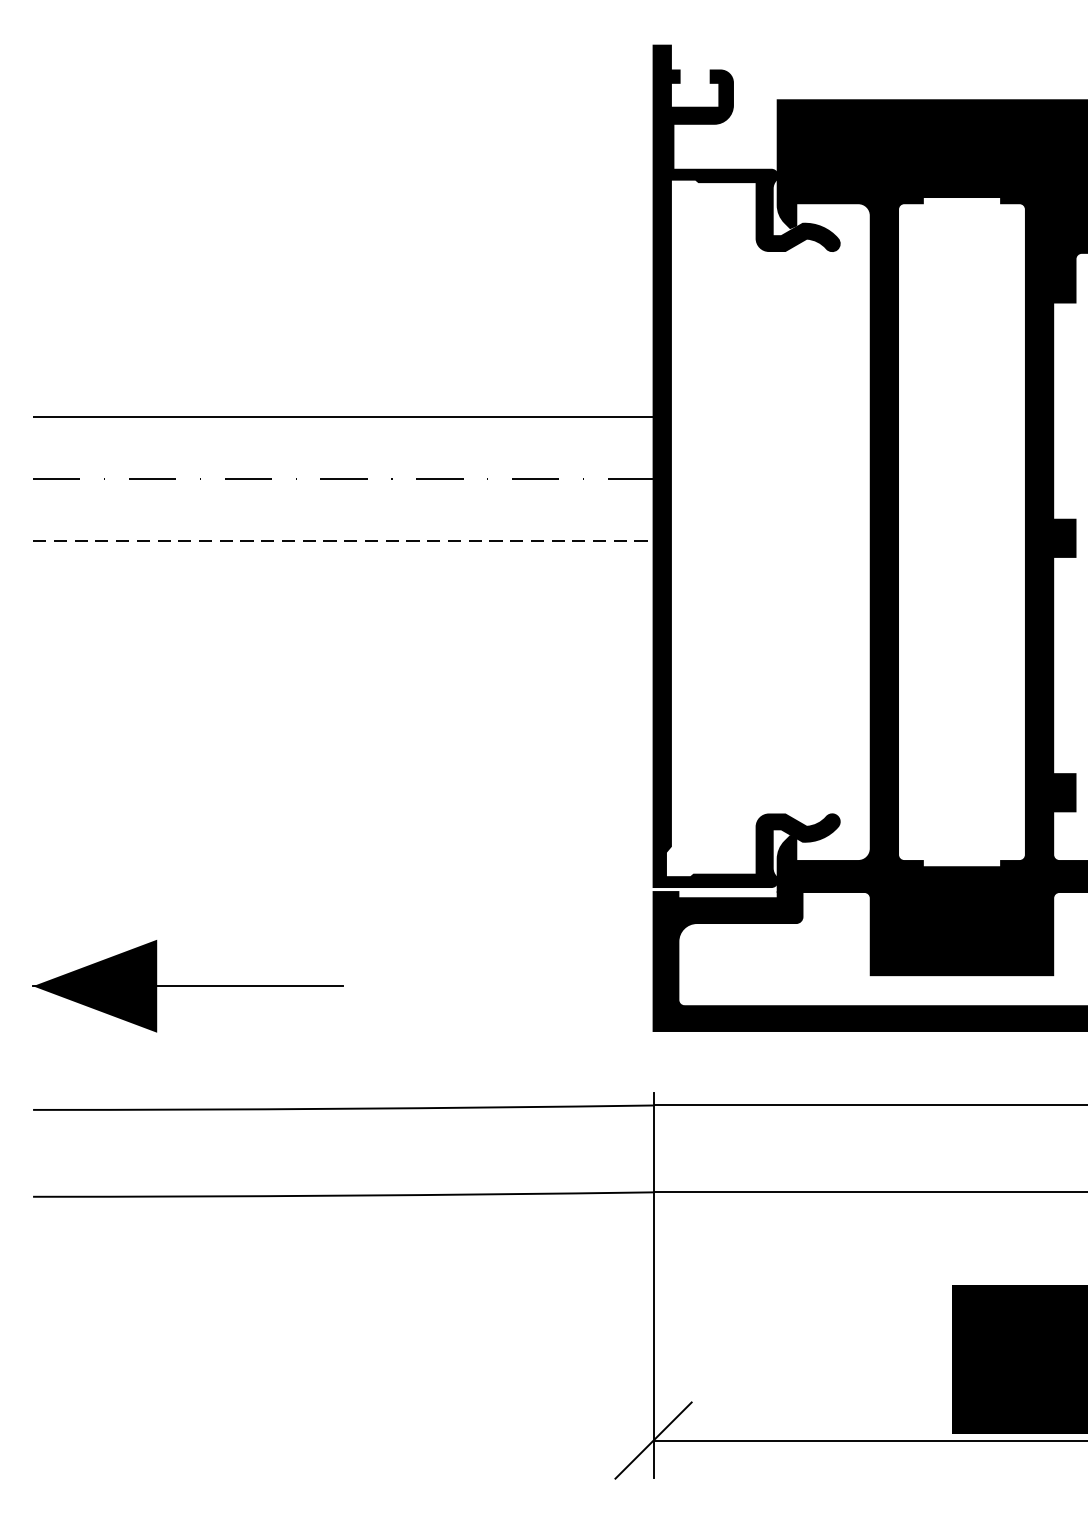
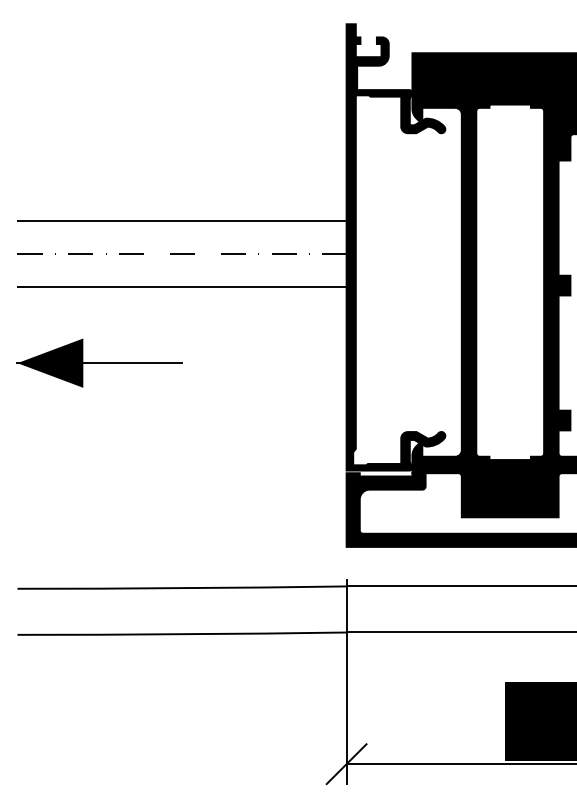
line: (344, 540) -> (182, 286), dashed -> solid
part: (187, 984) -> (99, 362), moved

